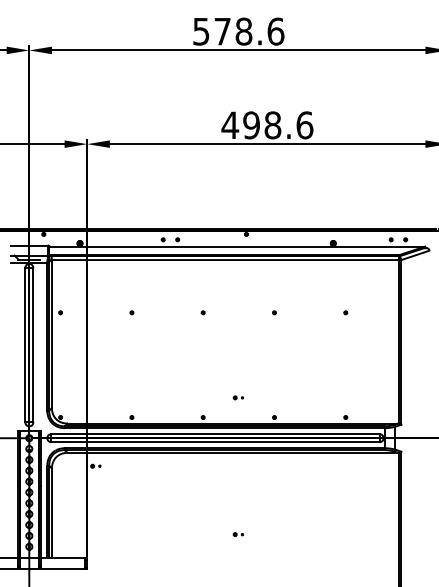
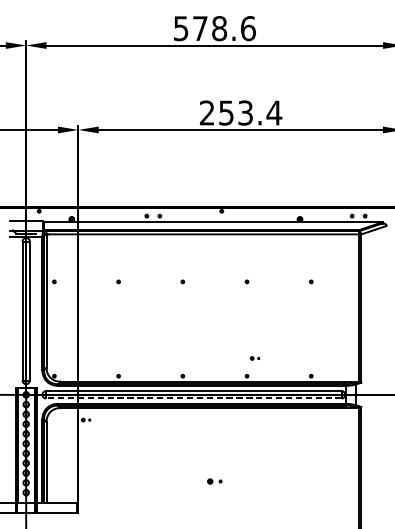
text: (267, 125) -> (240, 113), 498.6 -> 253.4
part: (237, 397) -> (254, 358), moved
line: (214, 442) -> (192, 398), solid -> dashed
part: (237, 534) -> (213, 481), size x1.6

